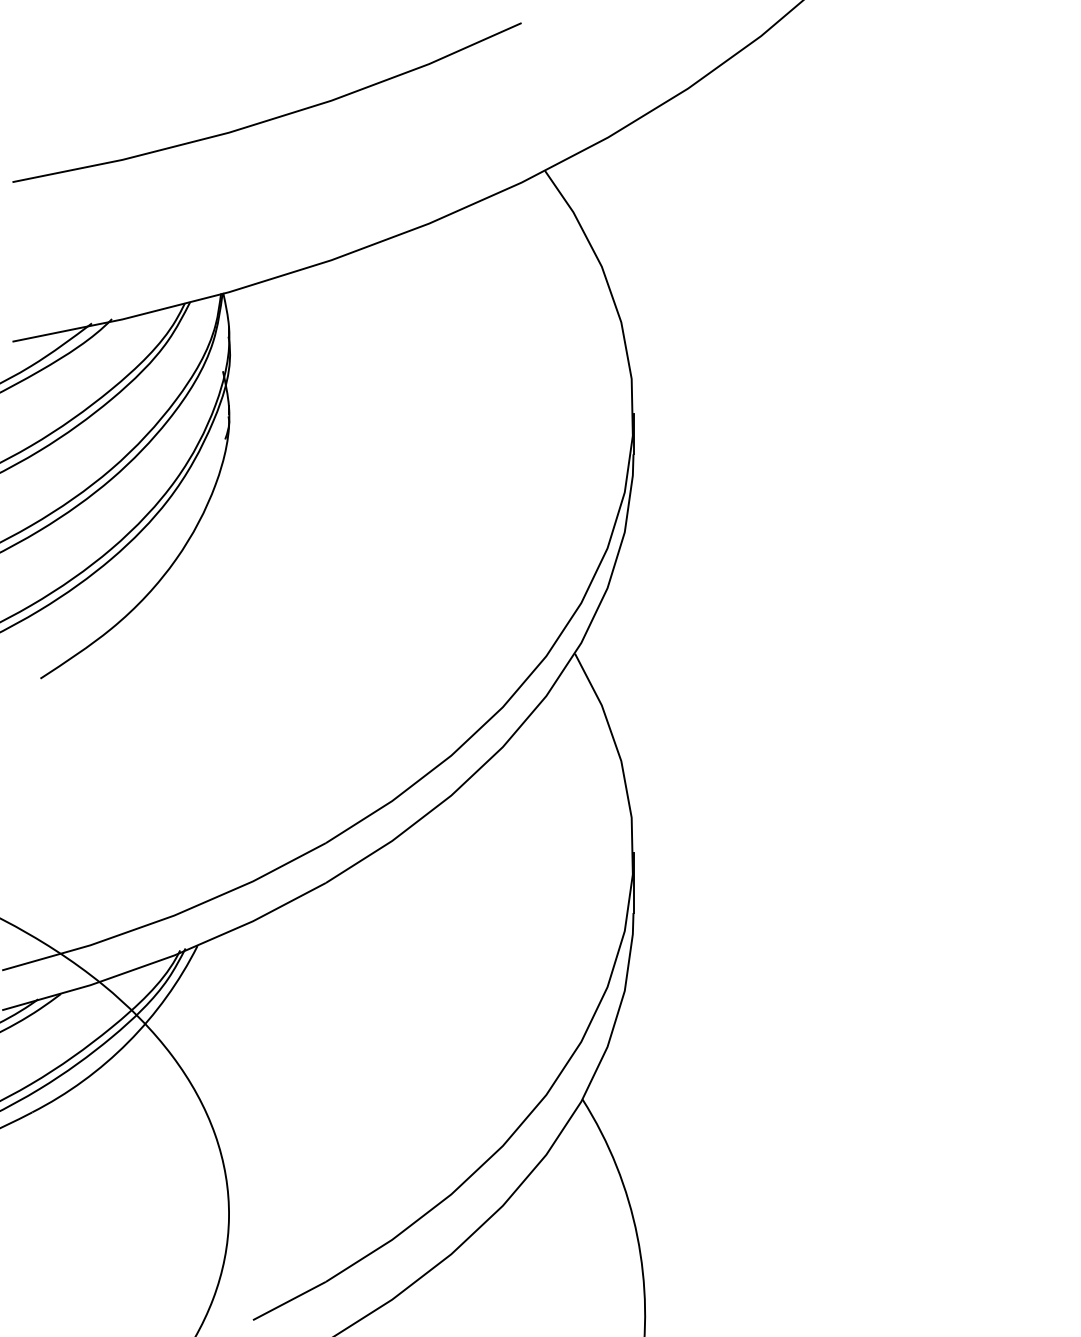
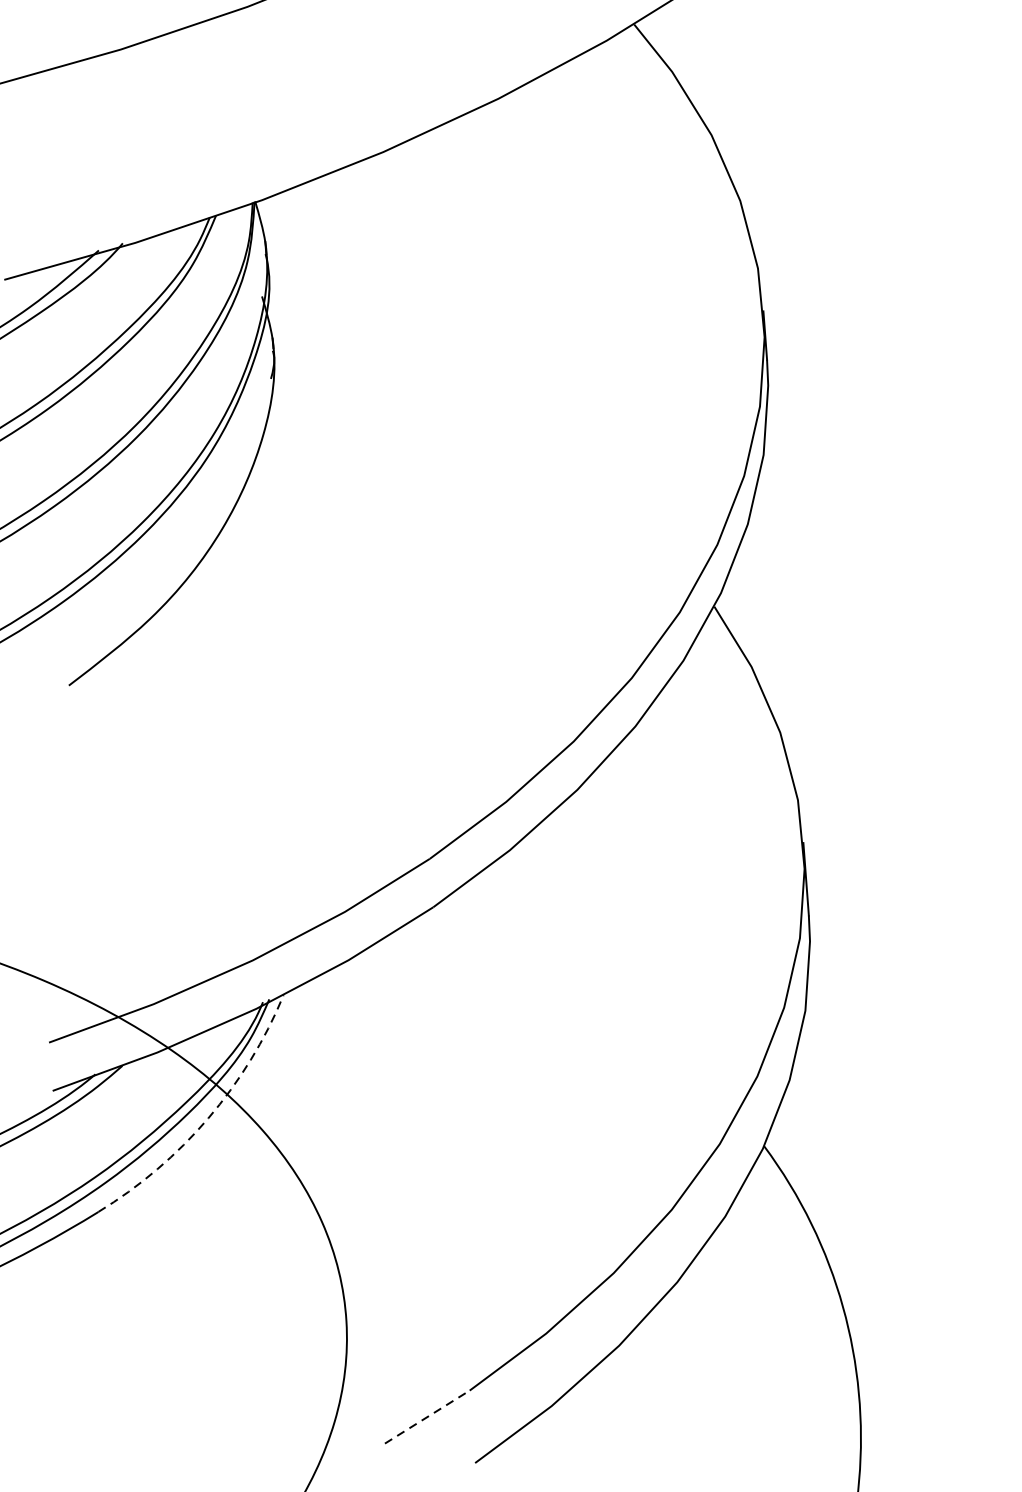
arc: (128, 1042) -> (208, 1118), solid -> dashed
line: (289, 1300) -> (427, 1416), solid -> dashed

